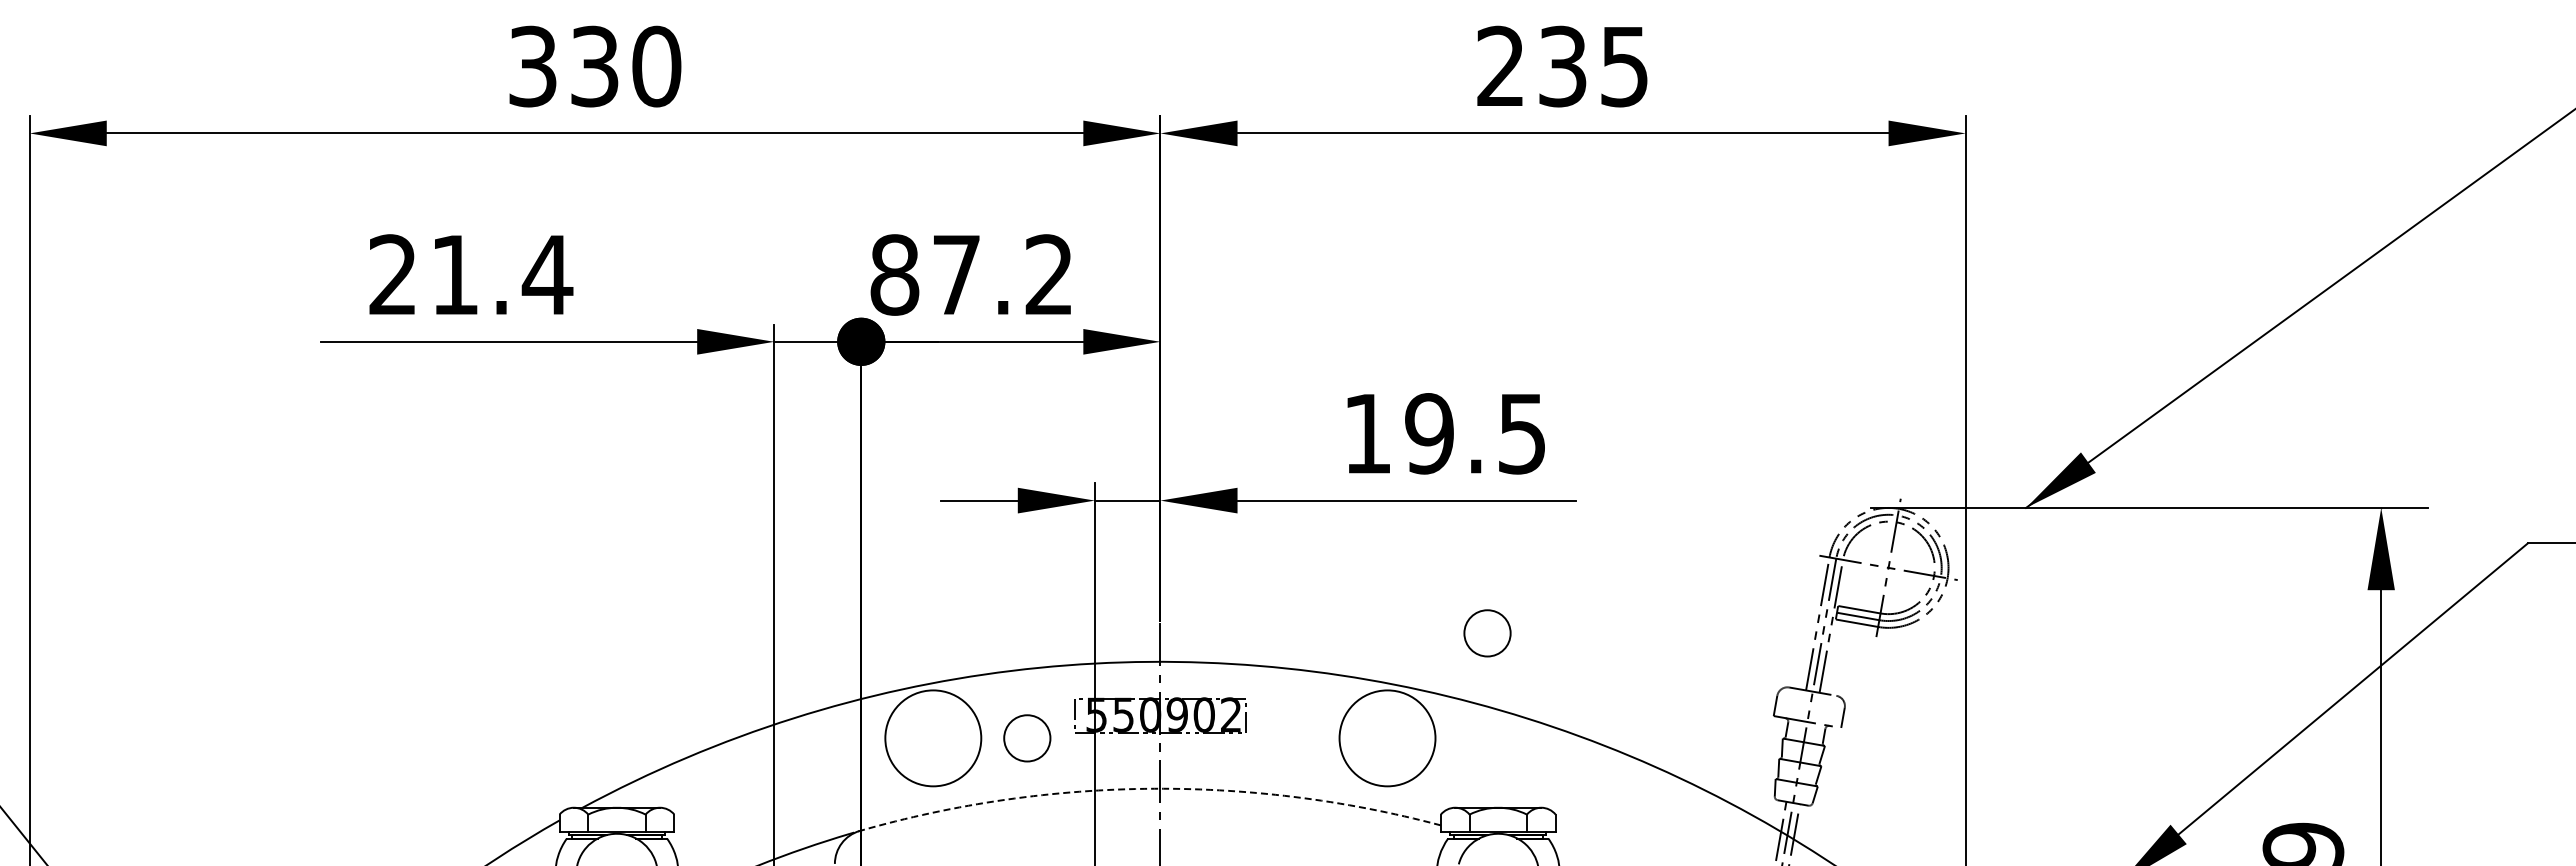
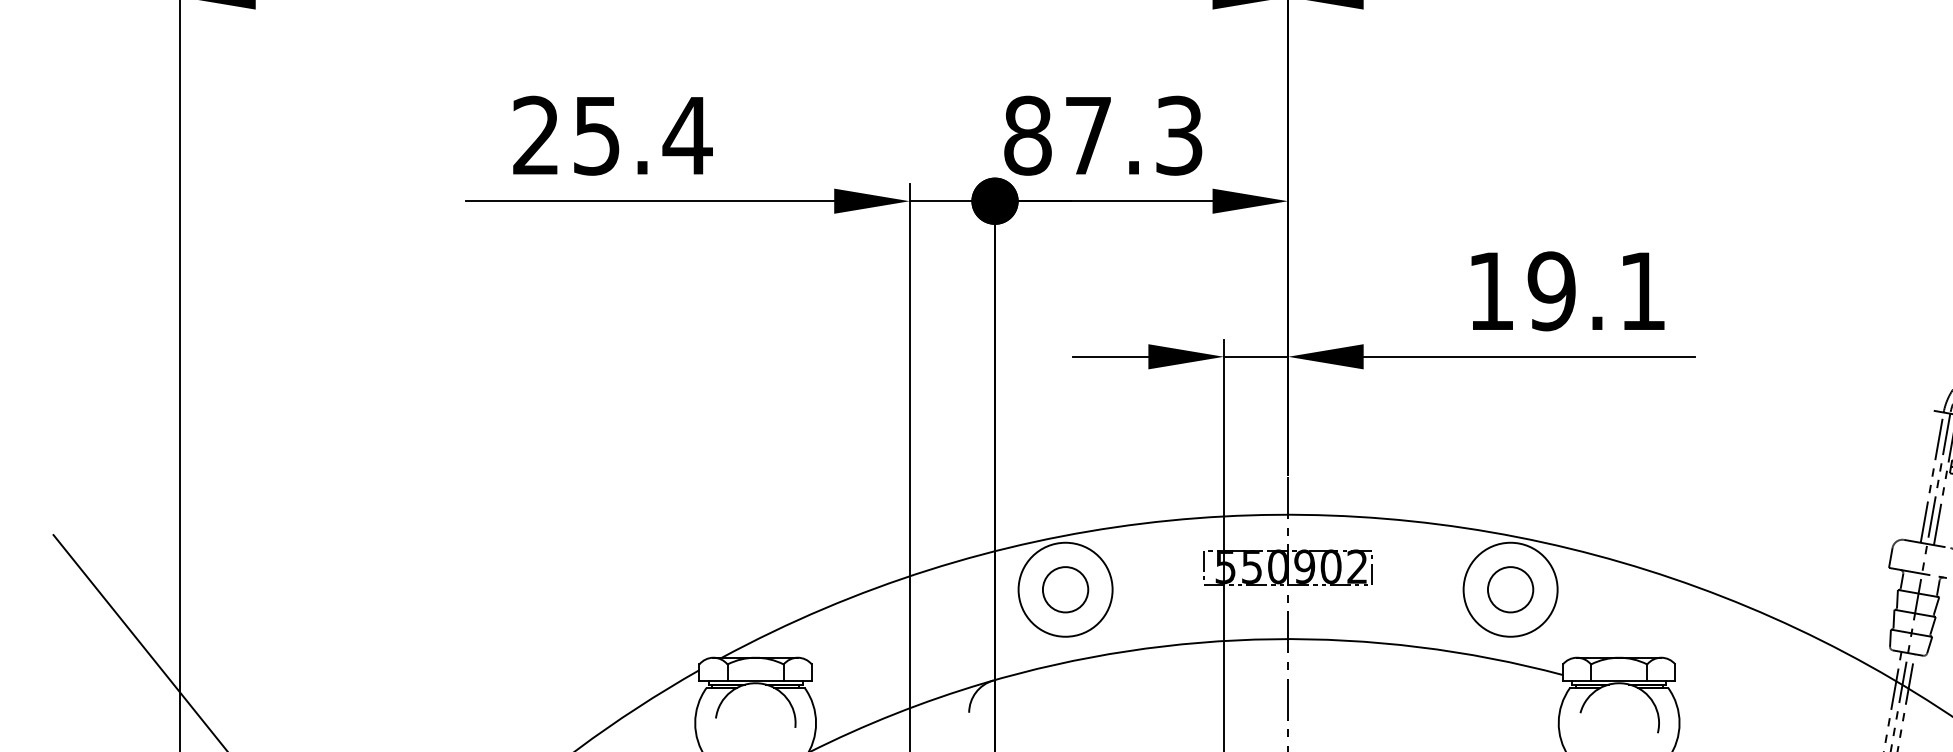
text: (1048, 274) -> (1178, 135), 87.2 -> 87.3
text: (454, 275) -> (596, 136), 21.4 -> 25.4
text: (1521, 434) -> (1641, 292), 19.5 -> 19.1
circle: (1487, 633) -> (1510, 589), moved
circle: (1027, 738) -> (1065, 589), moved
arc: (1144, 788) -> (1272, 638), dashed -> solid

